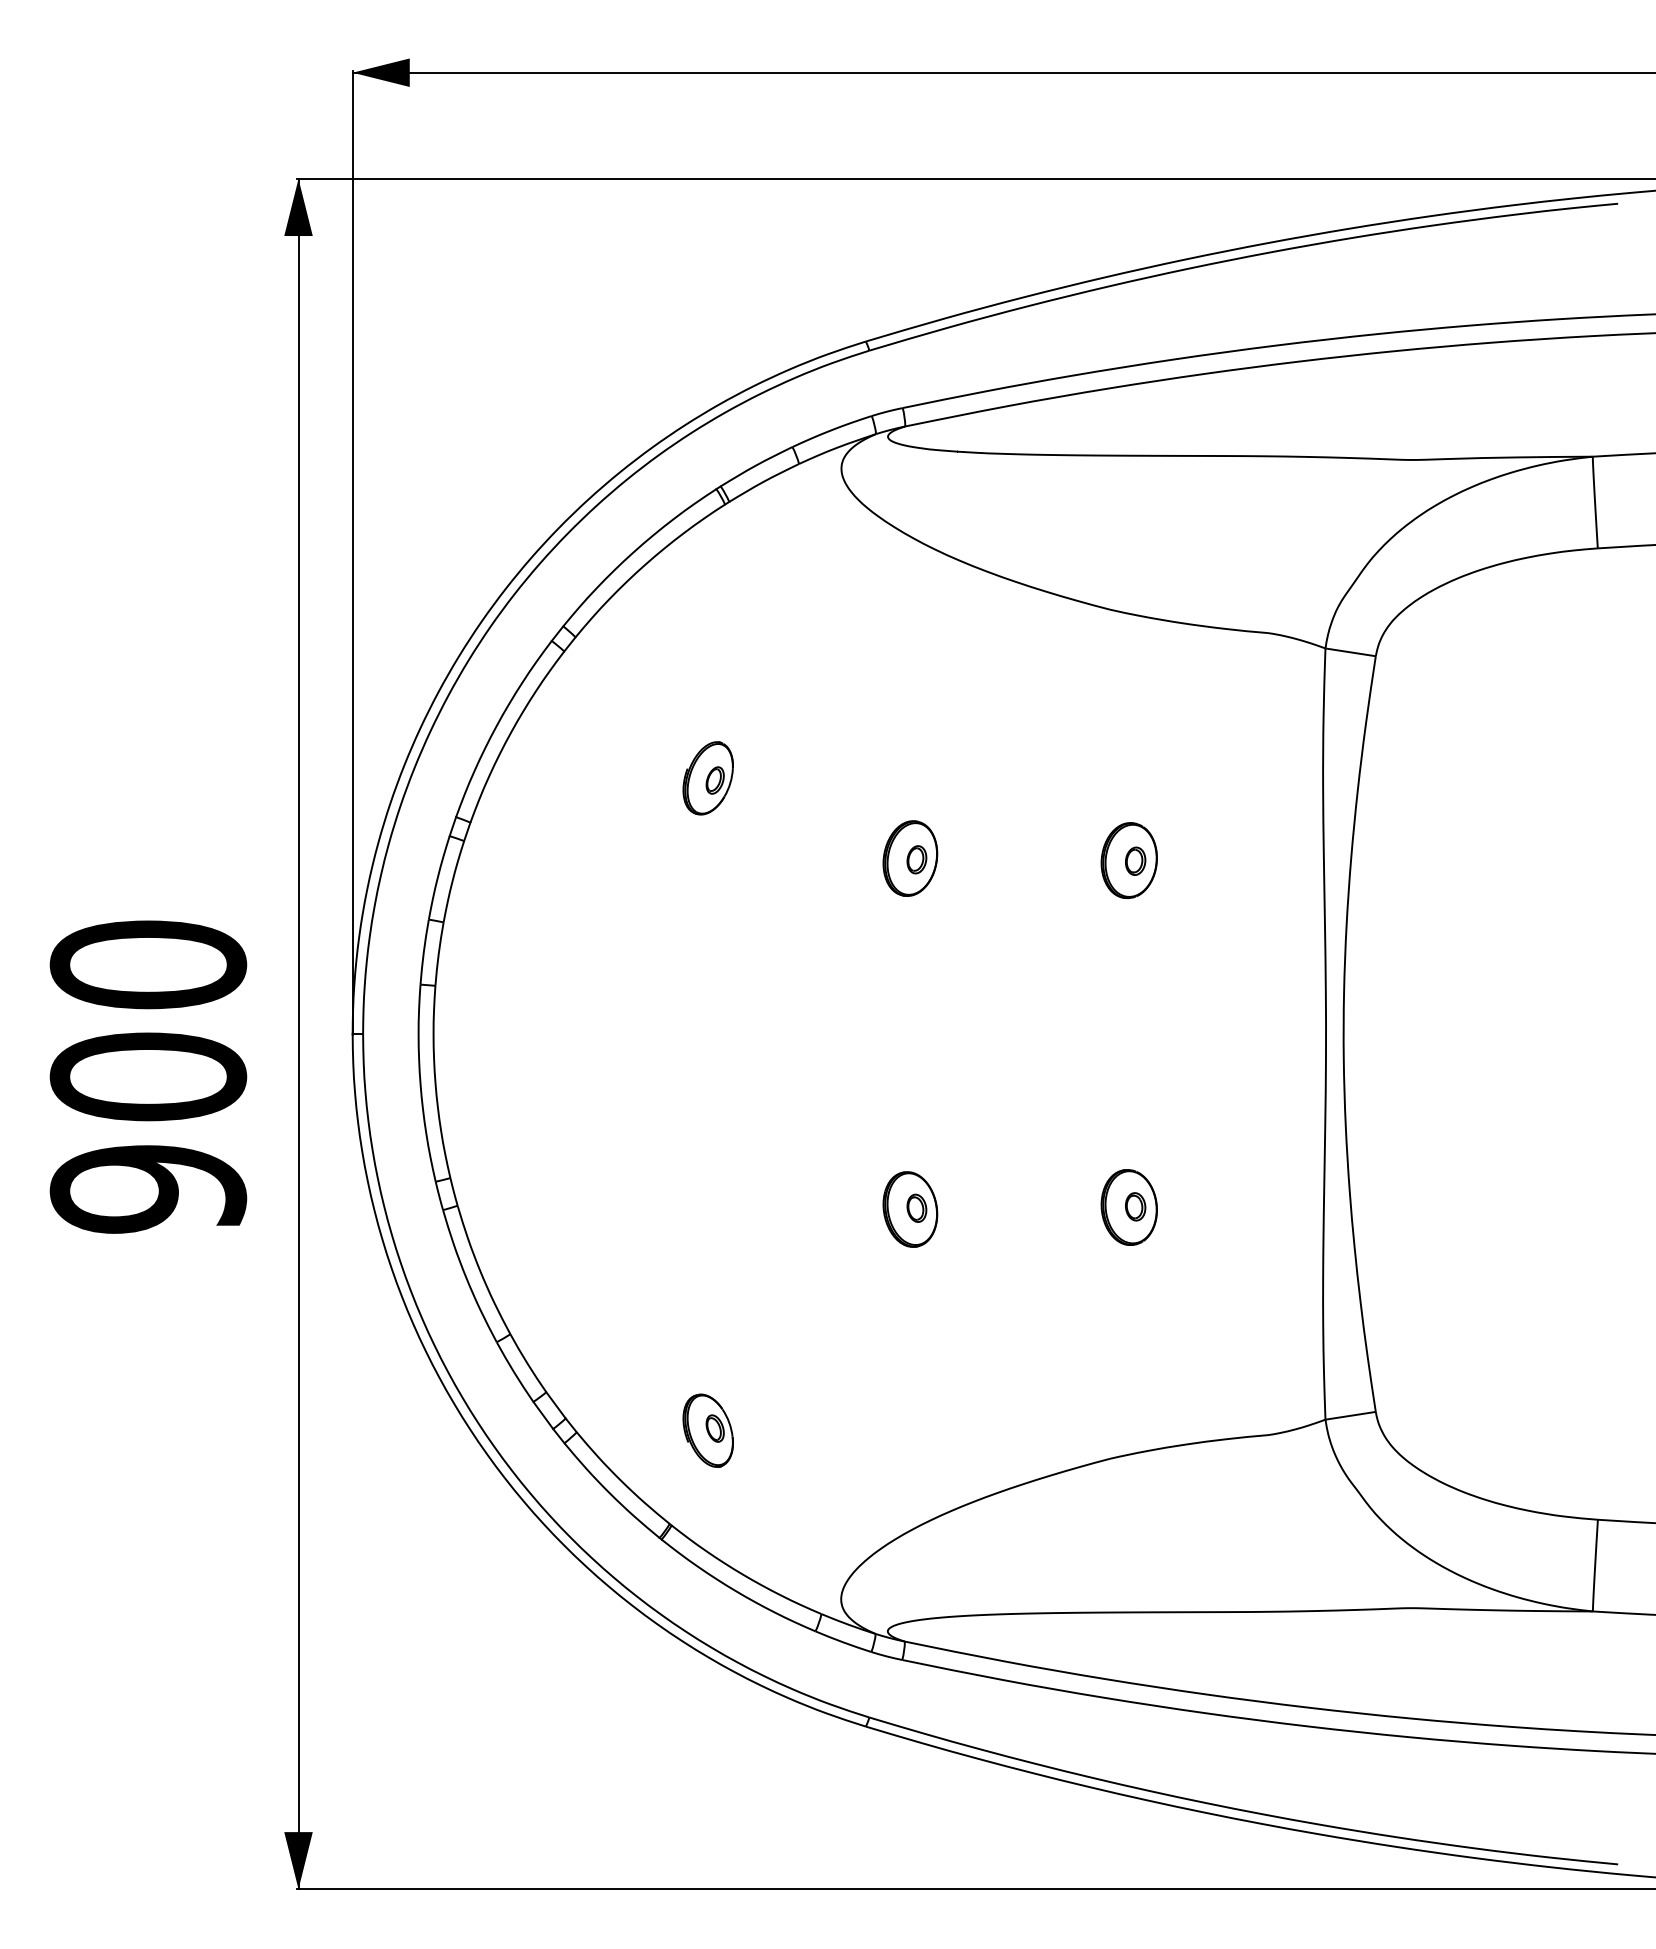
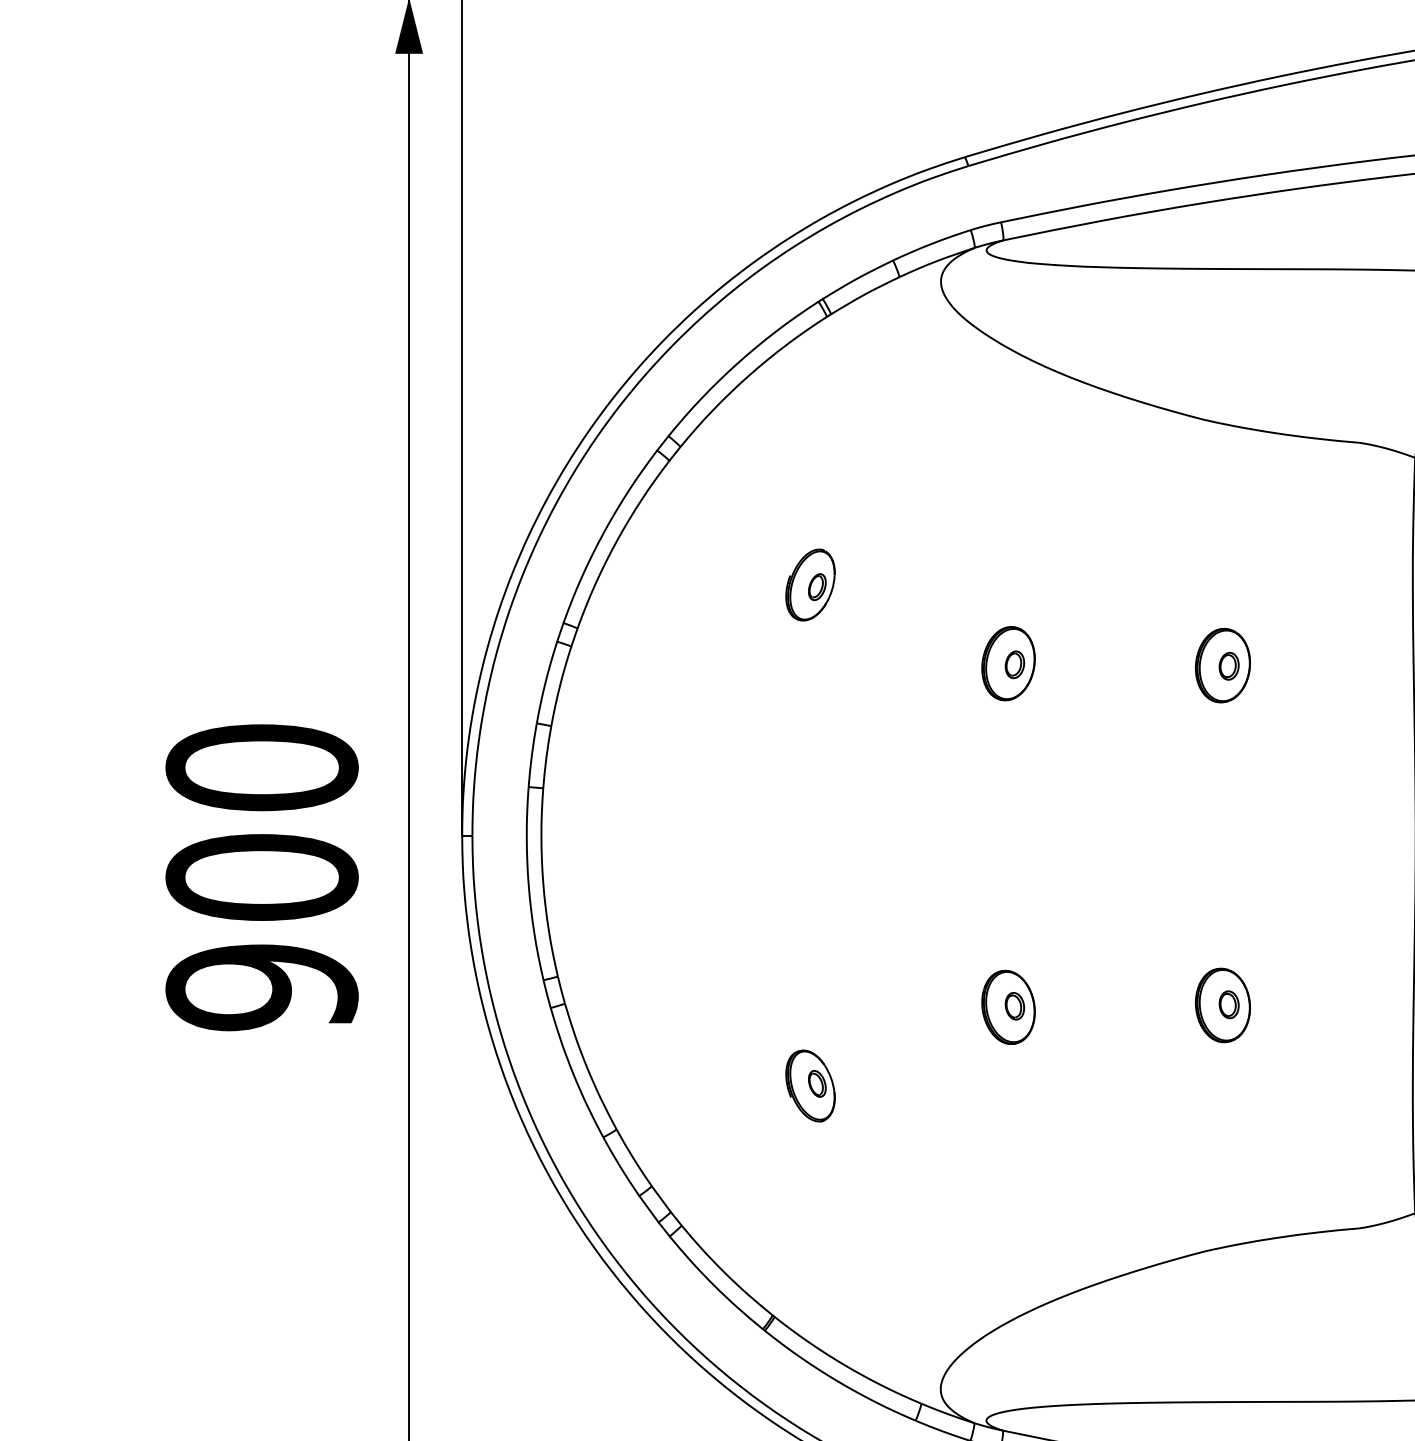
part: (707, 1430) -> (809, 1085), moved

